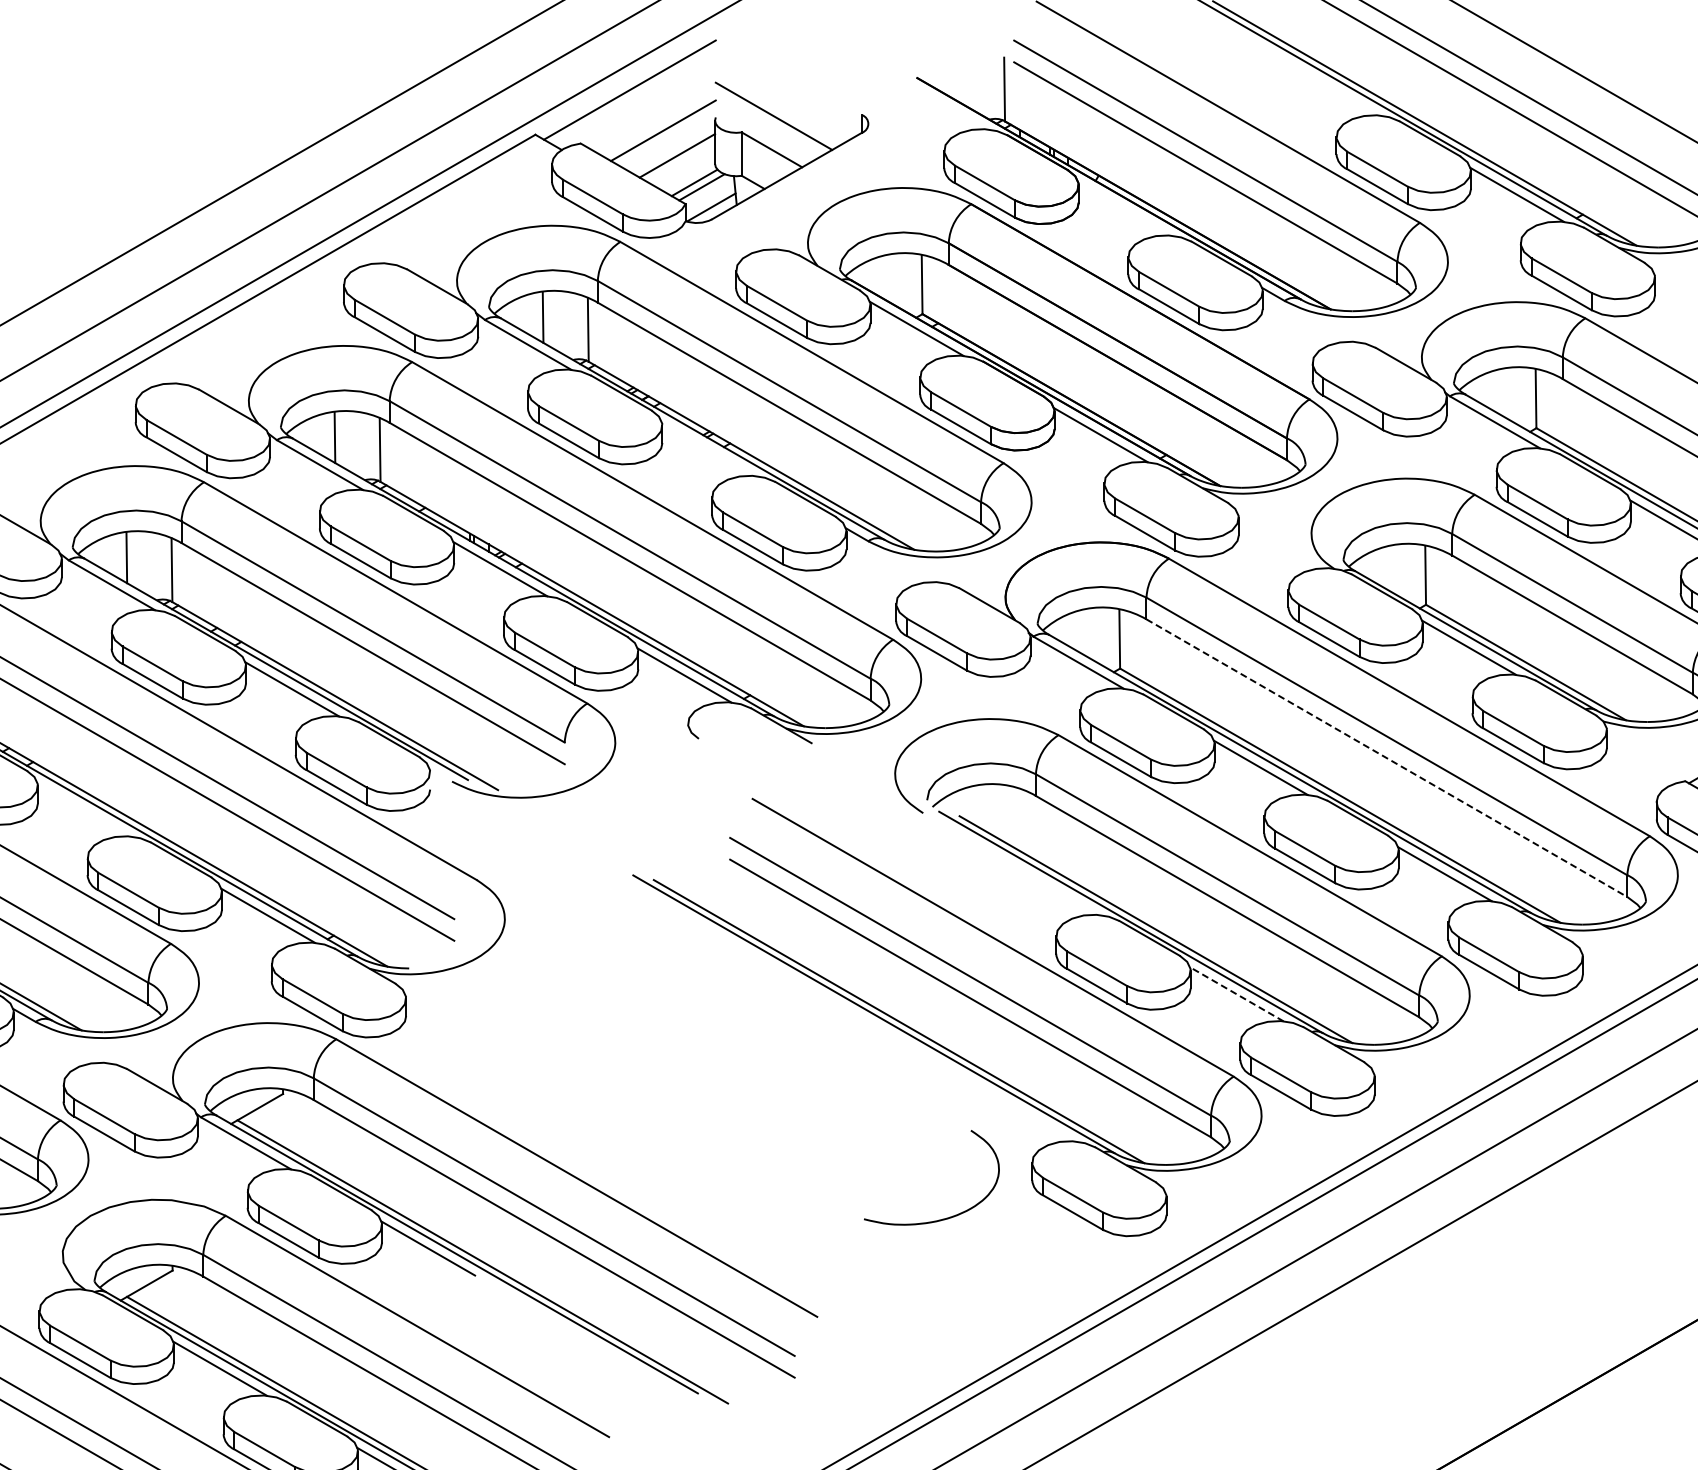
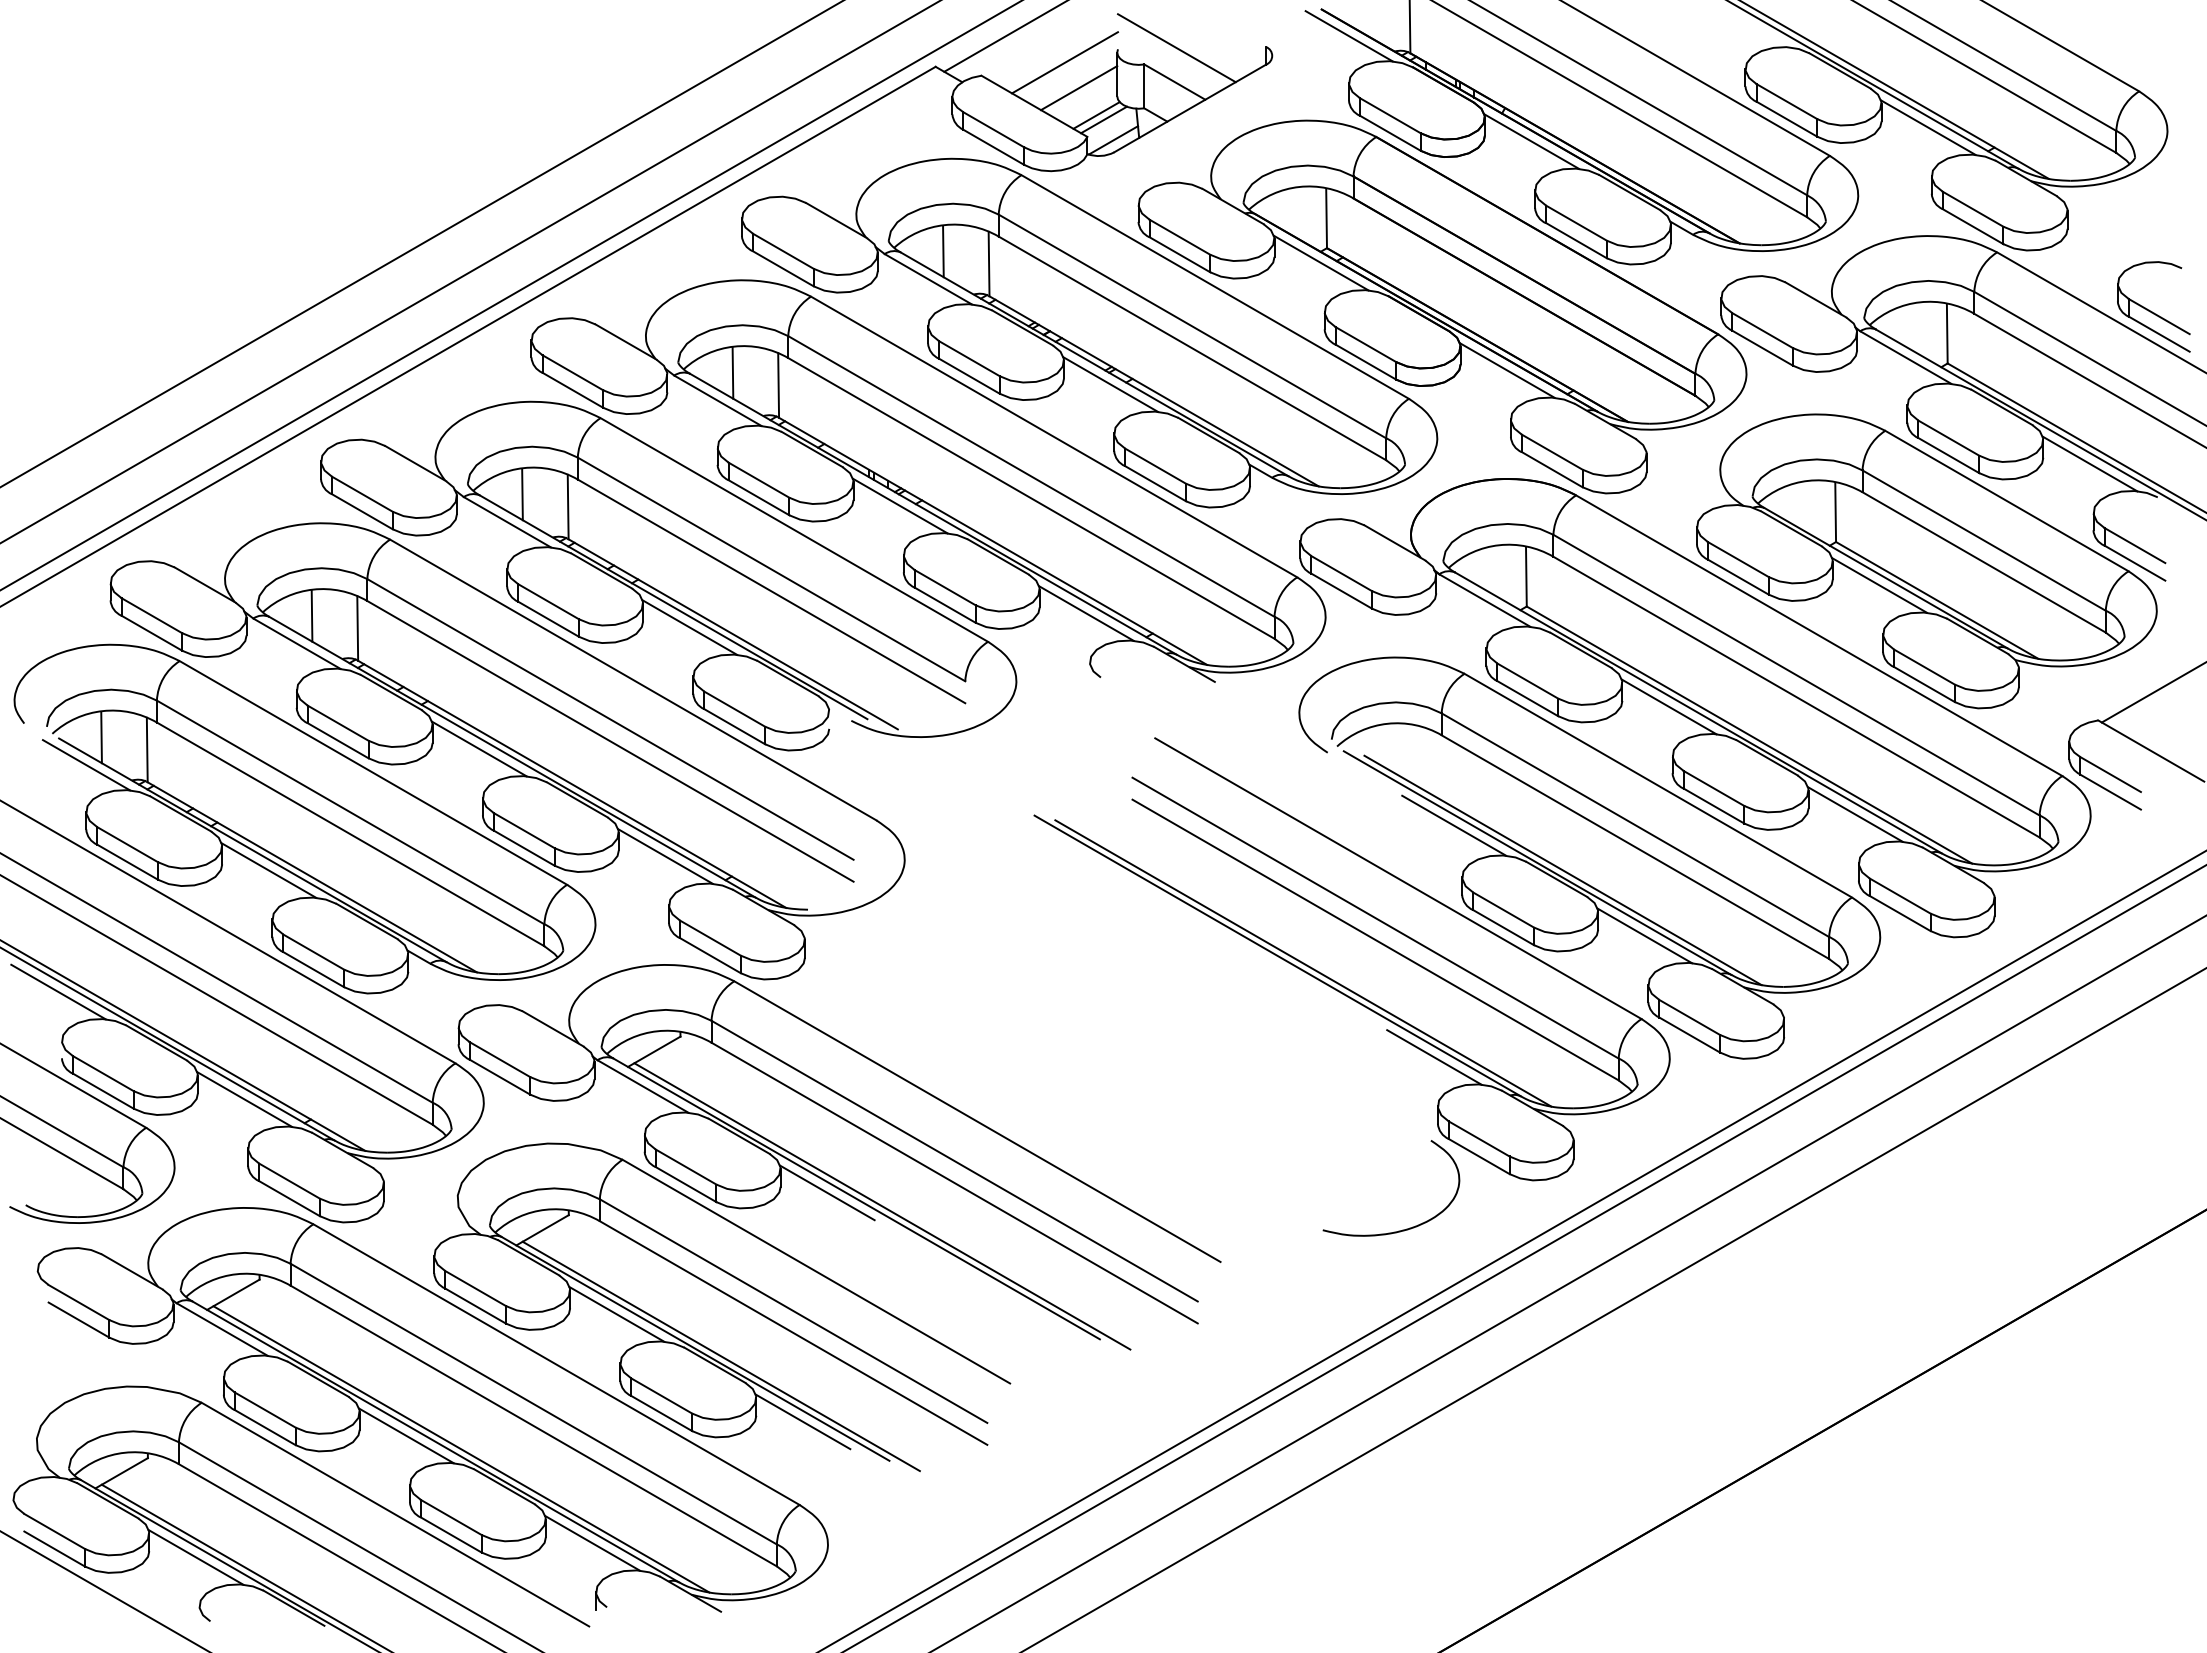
line: (943, 104) -> (1348, 36), added
line: (1124, 208) -> (1531, 141), added
line: (708, 448) -> (1110, 384), added
line: (1386, 758) -> (1796, 697), dashed -> solid
line: (84, 809) -> (479, 748), added
line: (1048, 885) -> (1454, 825), added
line: (1236, 993) -> (1644, 935), dashed -> solid
line: (1028, 1114) -> (1434, 1057), added
curve: (942, 1218) -> (1402, 1229), moved

